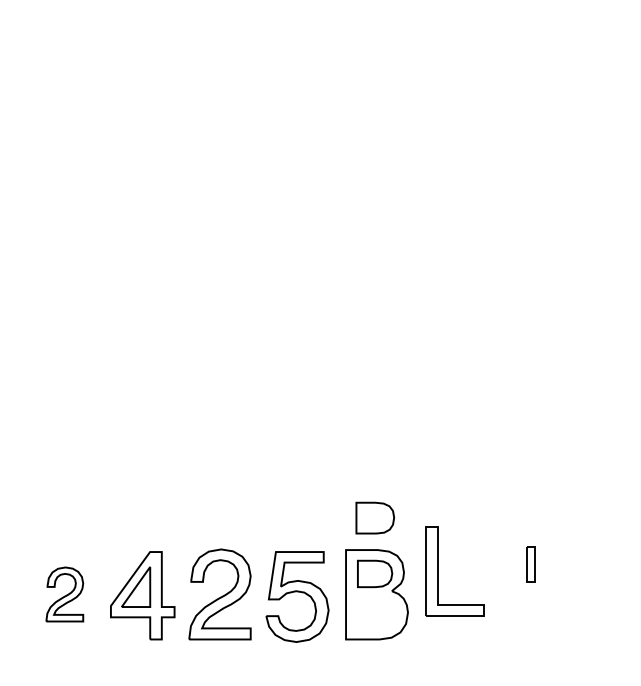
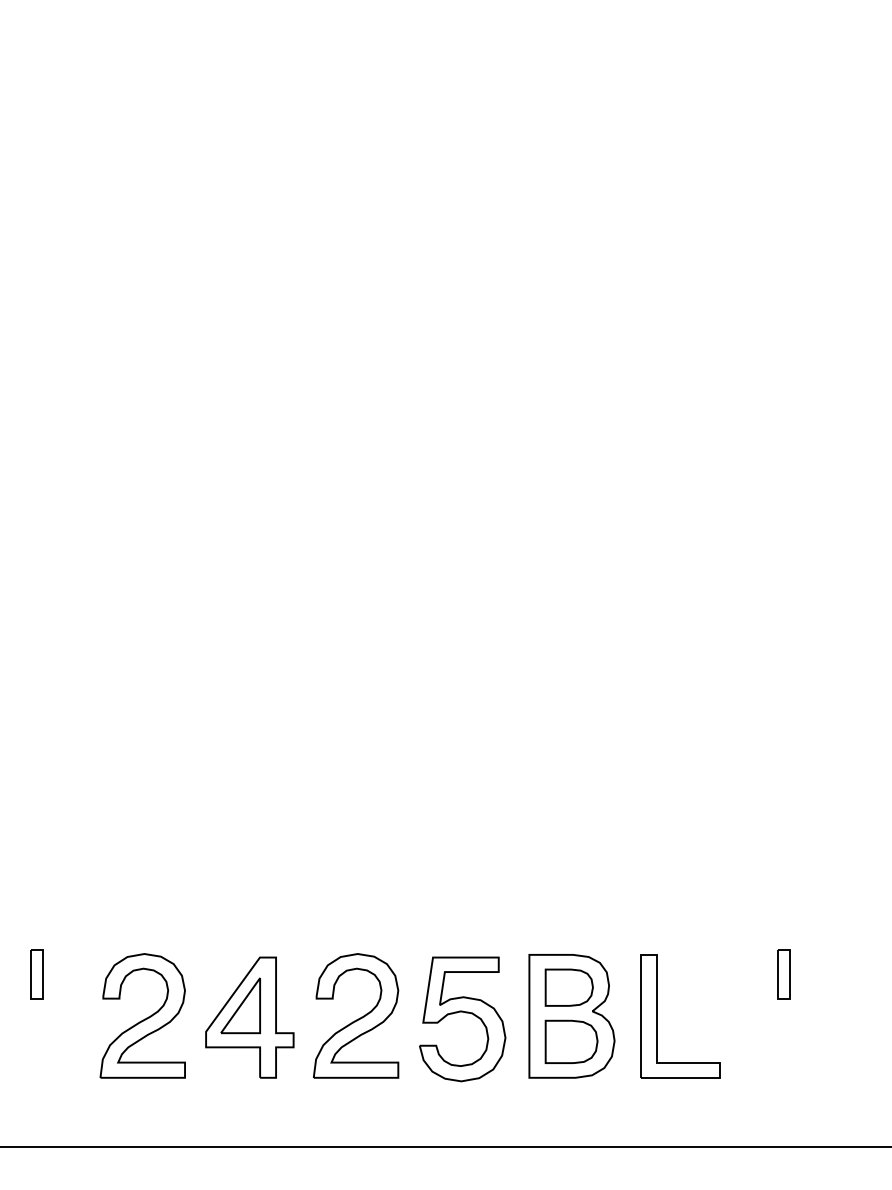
part: (375, 517) -> (571, 1041), moved
part: (438, 571) -> (657, 1016), moved
part: (64, 594) -> (142, 1015), size x1.67

